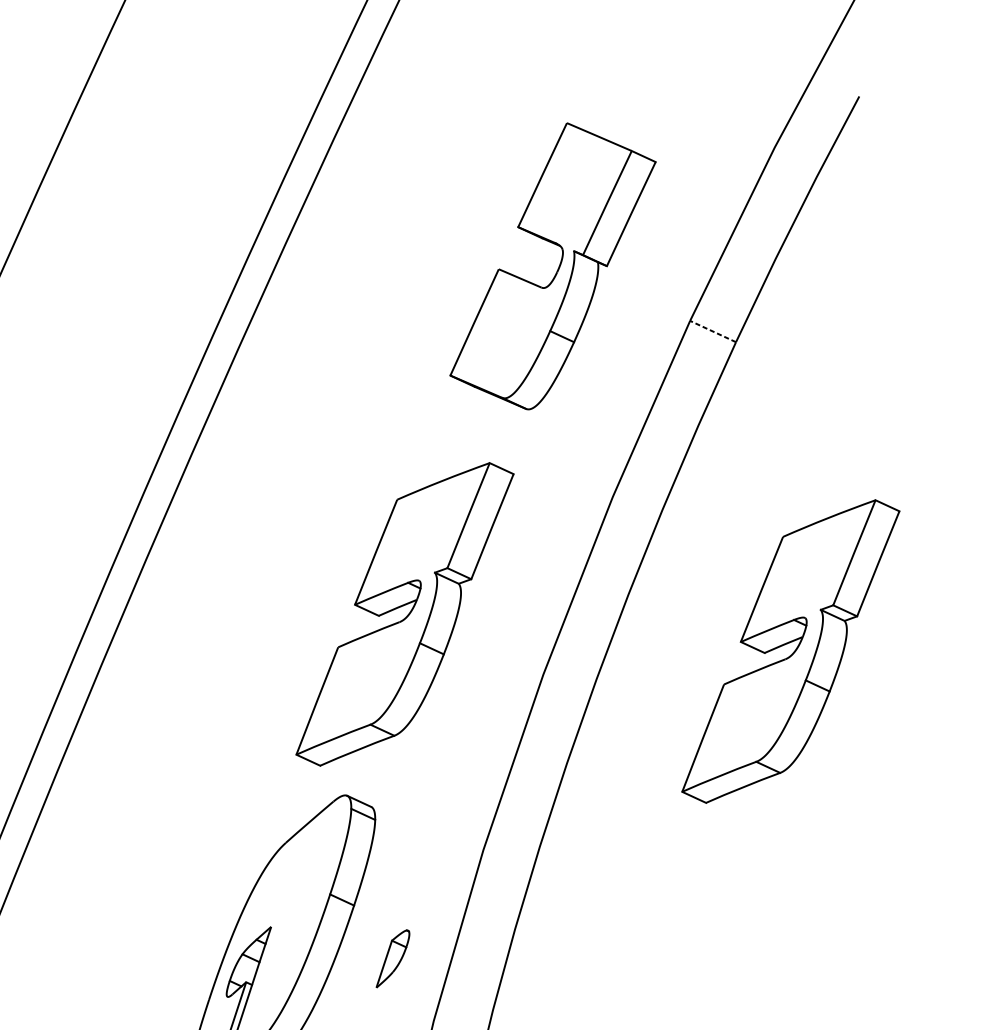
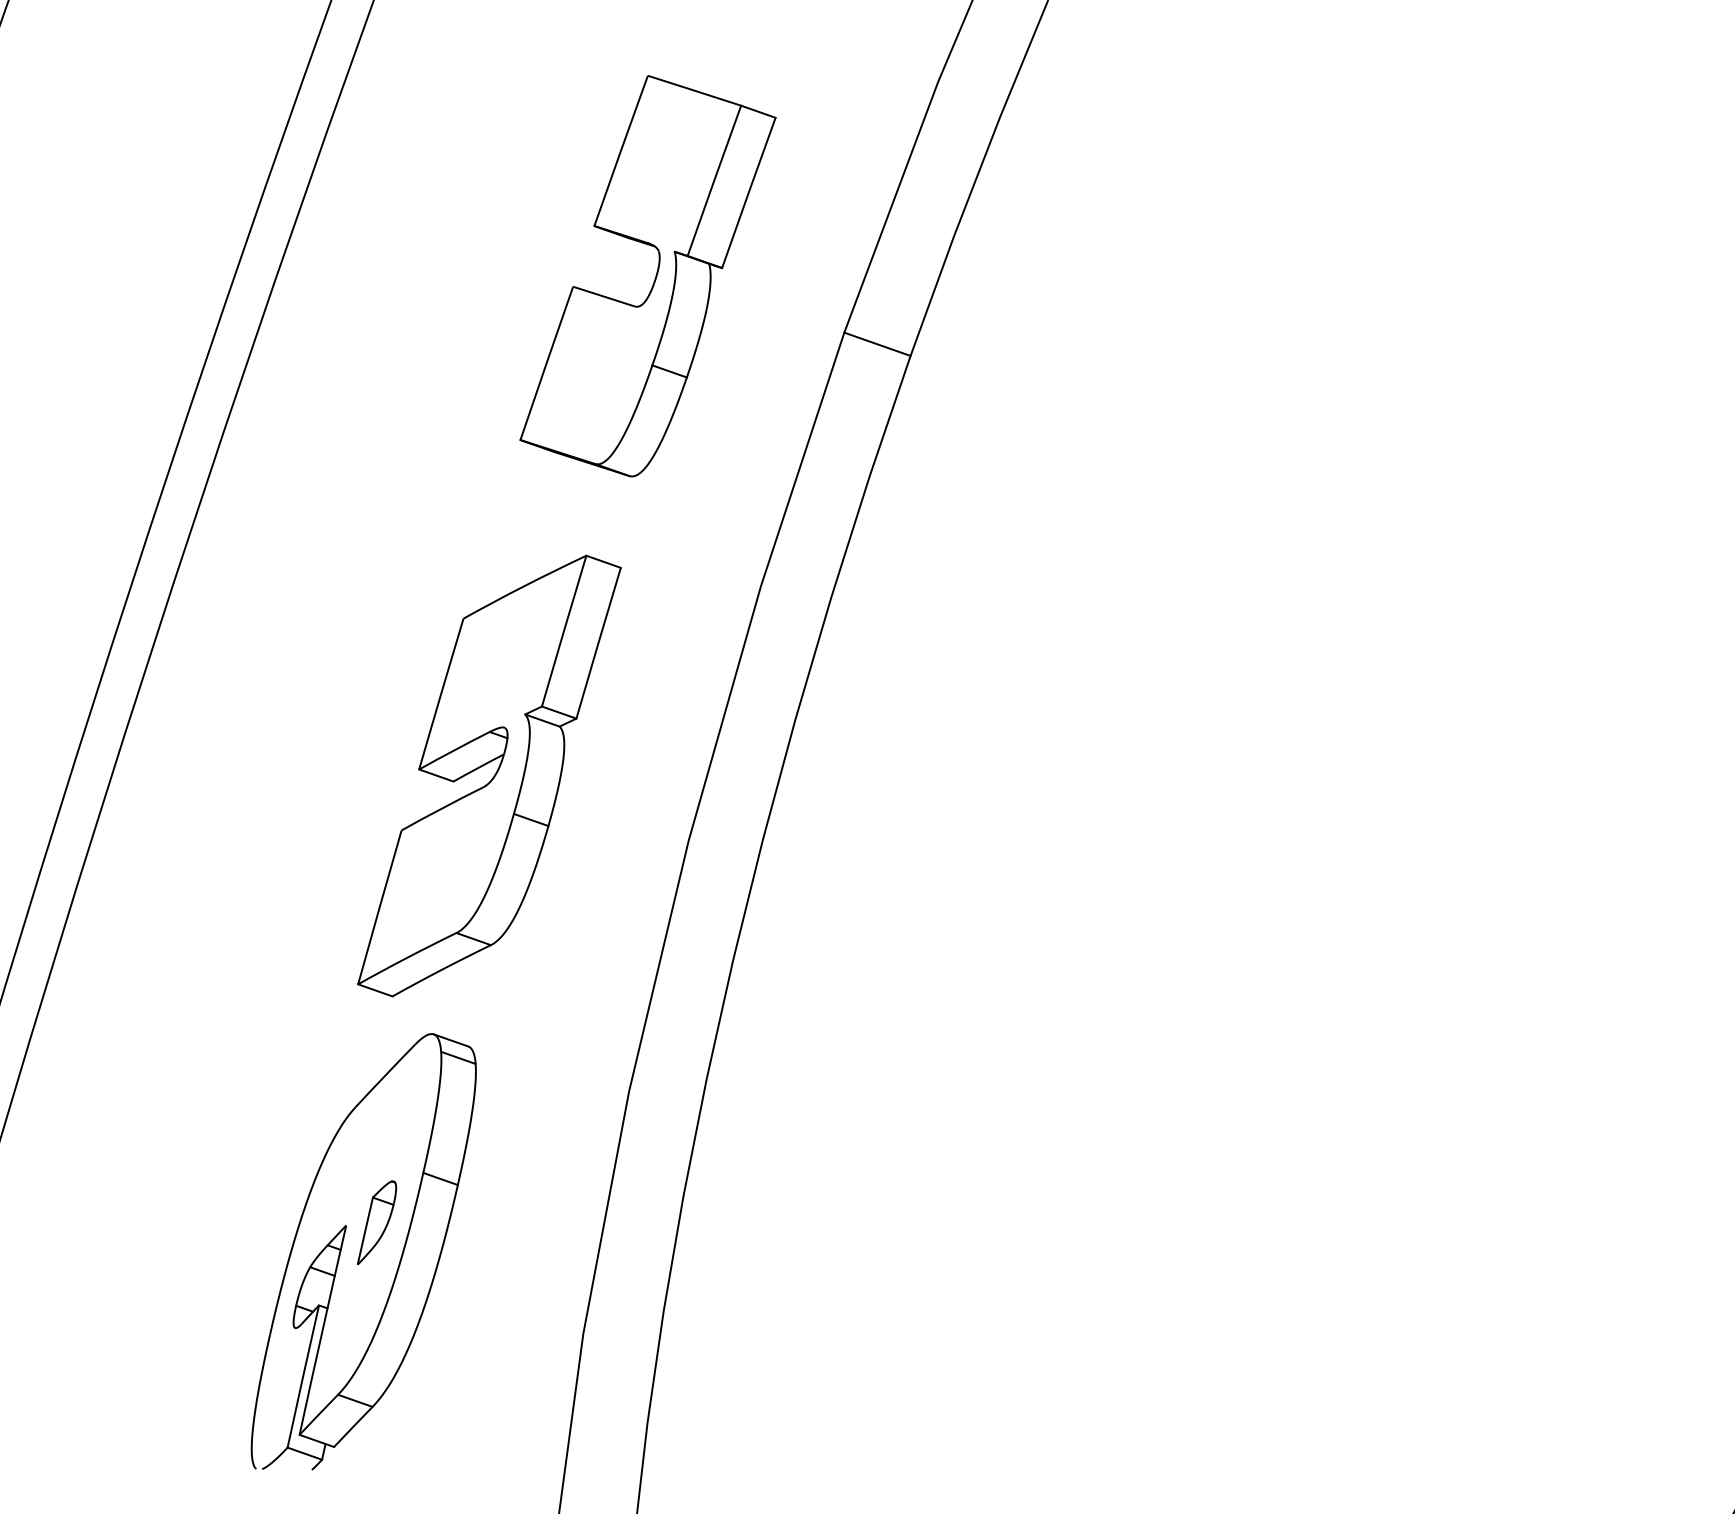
line: (713, 331) -> (877, 344), dashed -> solid
part: (790, 651) -> (1027, 775), removed
part: (393, 958) -> (377, 1222), moved

